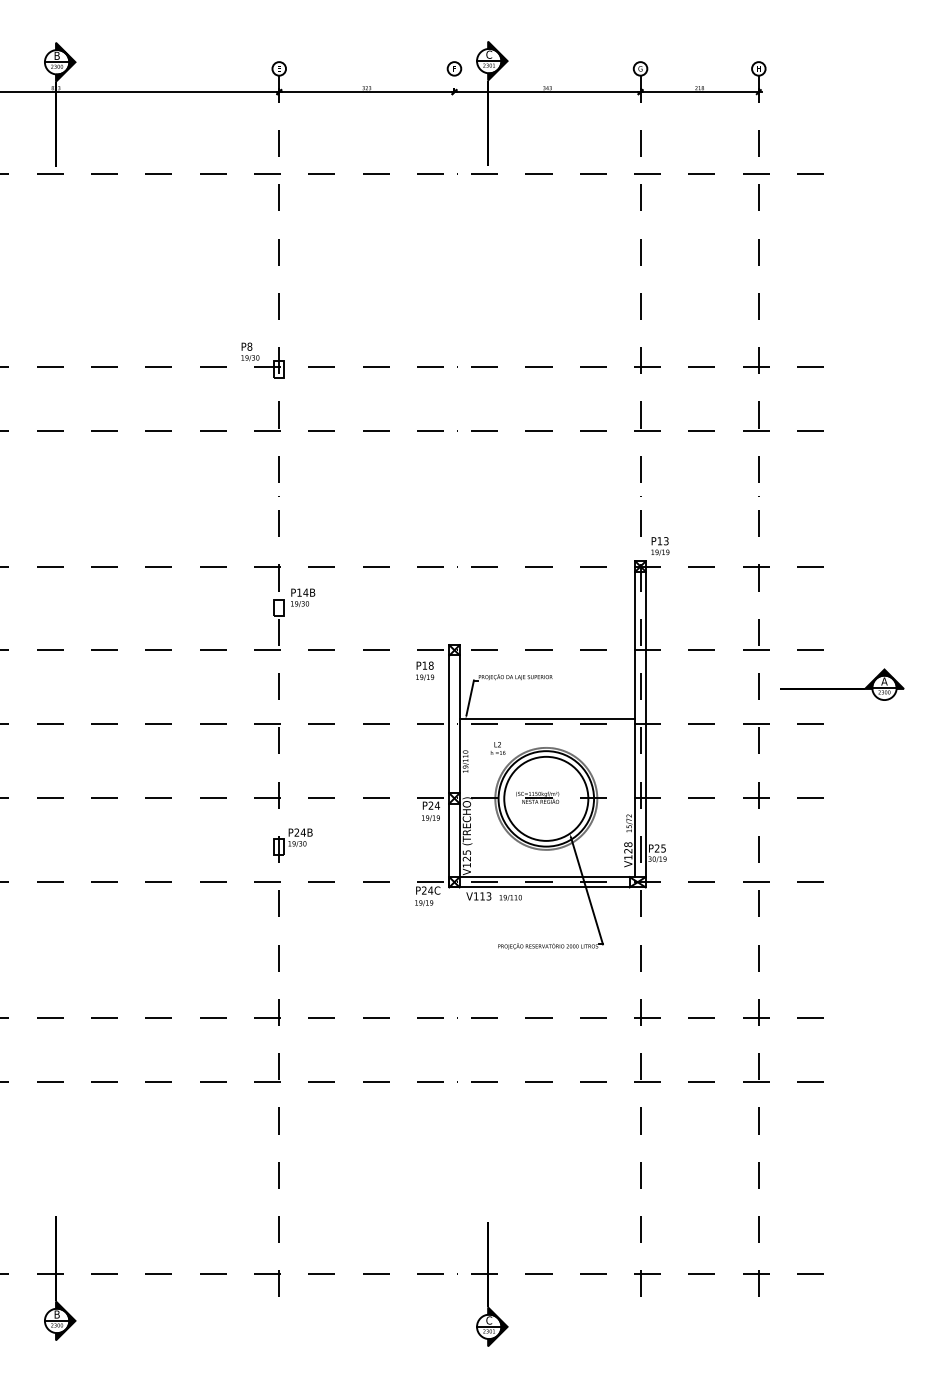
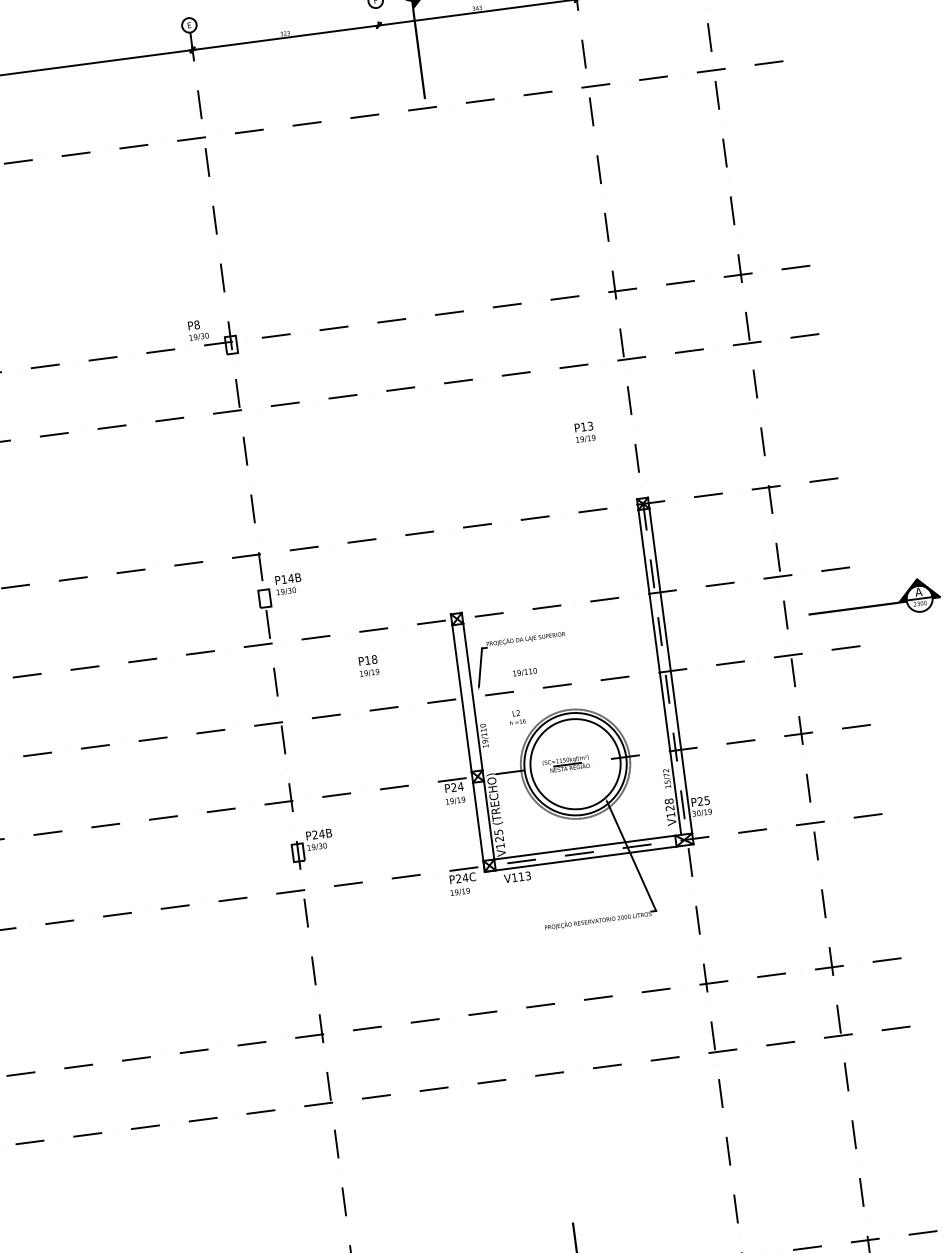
text: (660, 546) -> (585, 432), moved
text: (425, 670) -> (369, 665), moved
line: (547, 719) -> (565, 679), removed
text: (510, 897) -> (524, 672), moved

